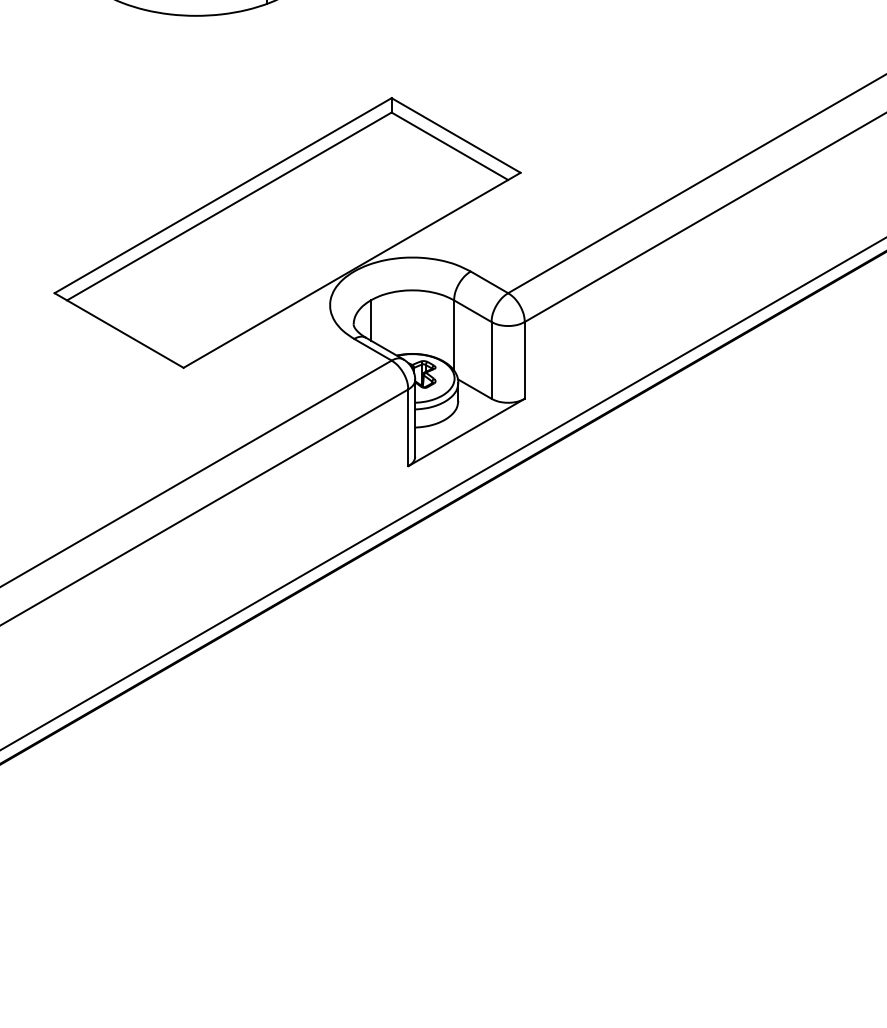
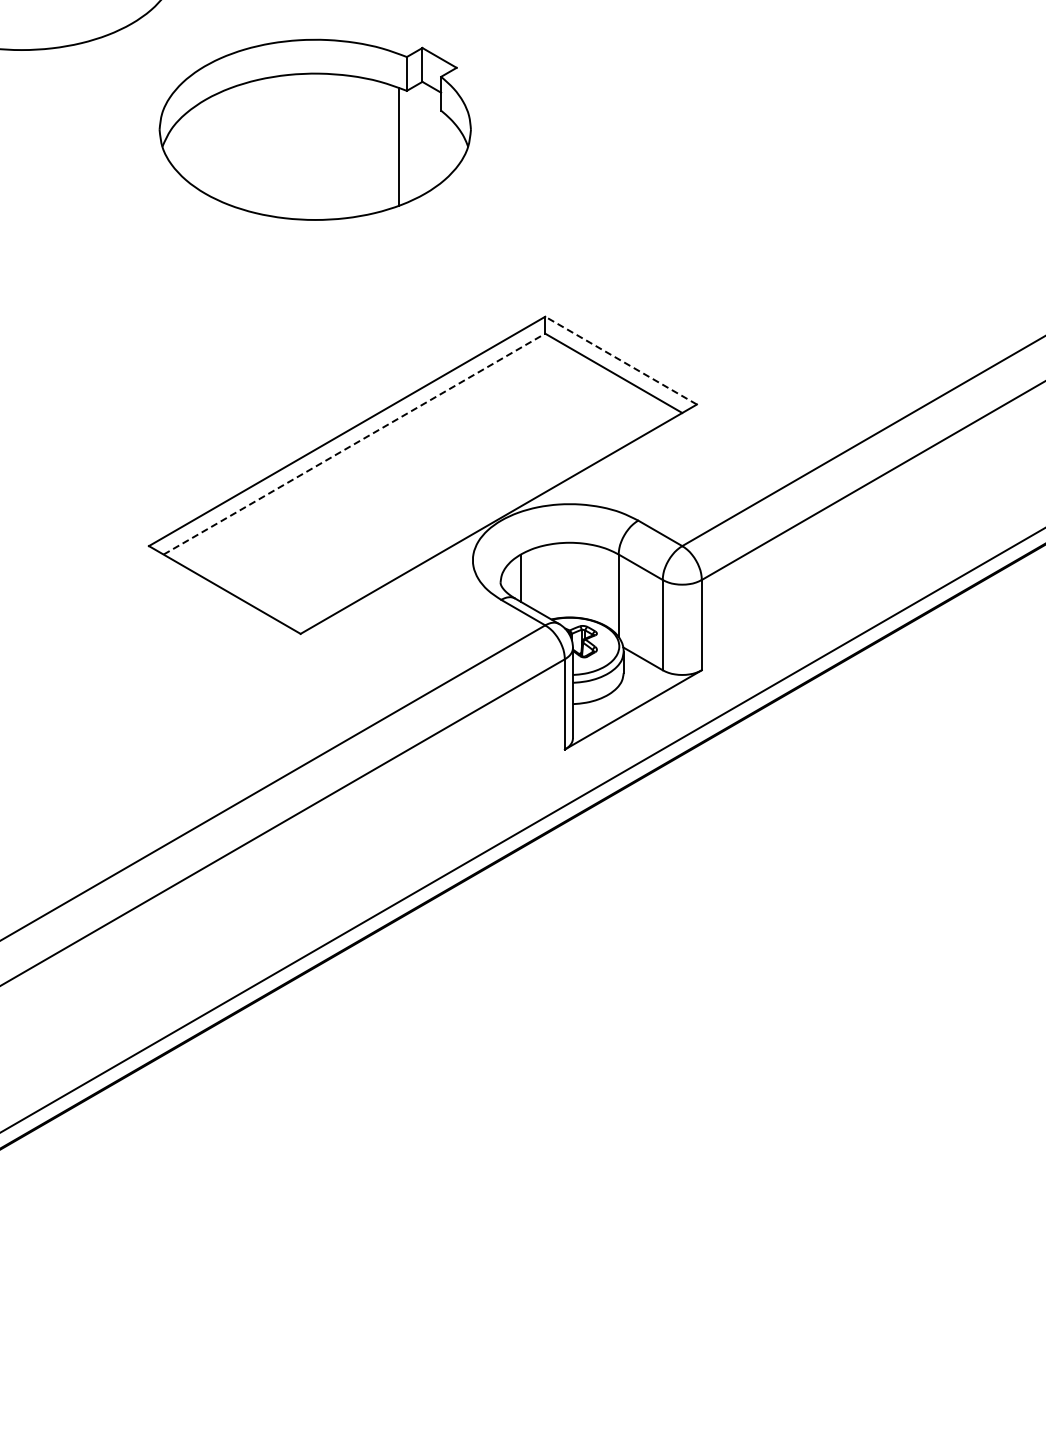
line: (456, 135) -> (621, 360), solid -> dashed
line: (229, 205) -> (354, 443), solid -> dashed

